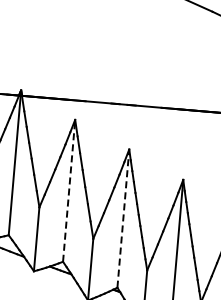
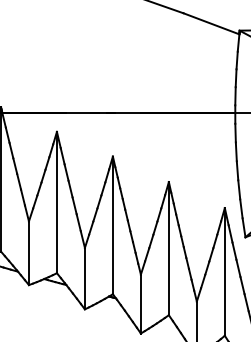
line: (68, 190) -> (56, 202), dashed -> solid
line: (122, 218) -> (112, 225), dashed -> solid

